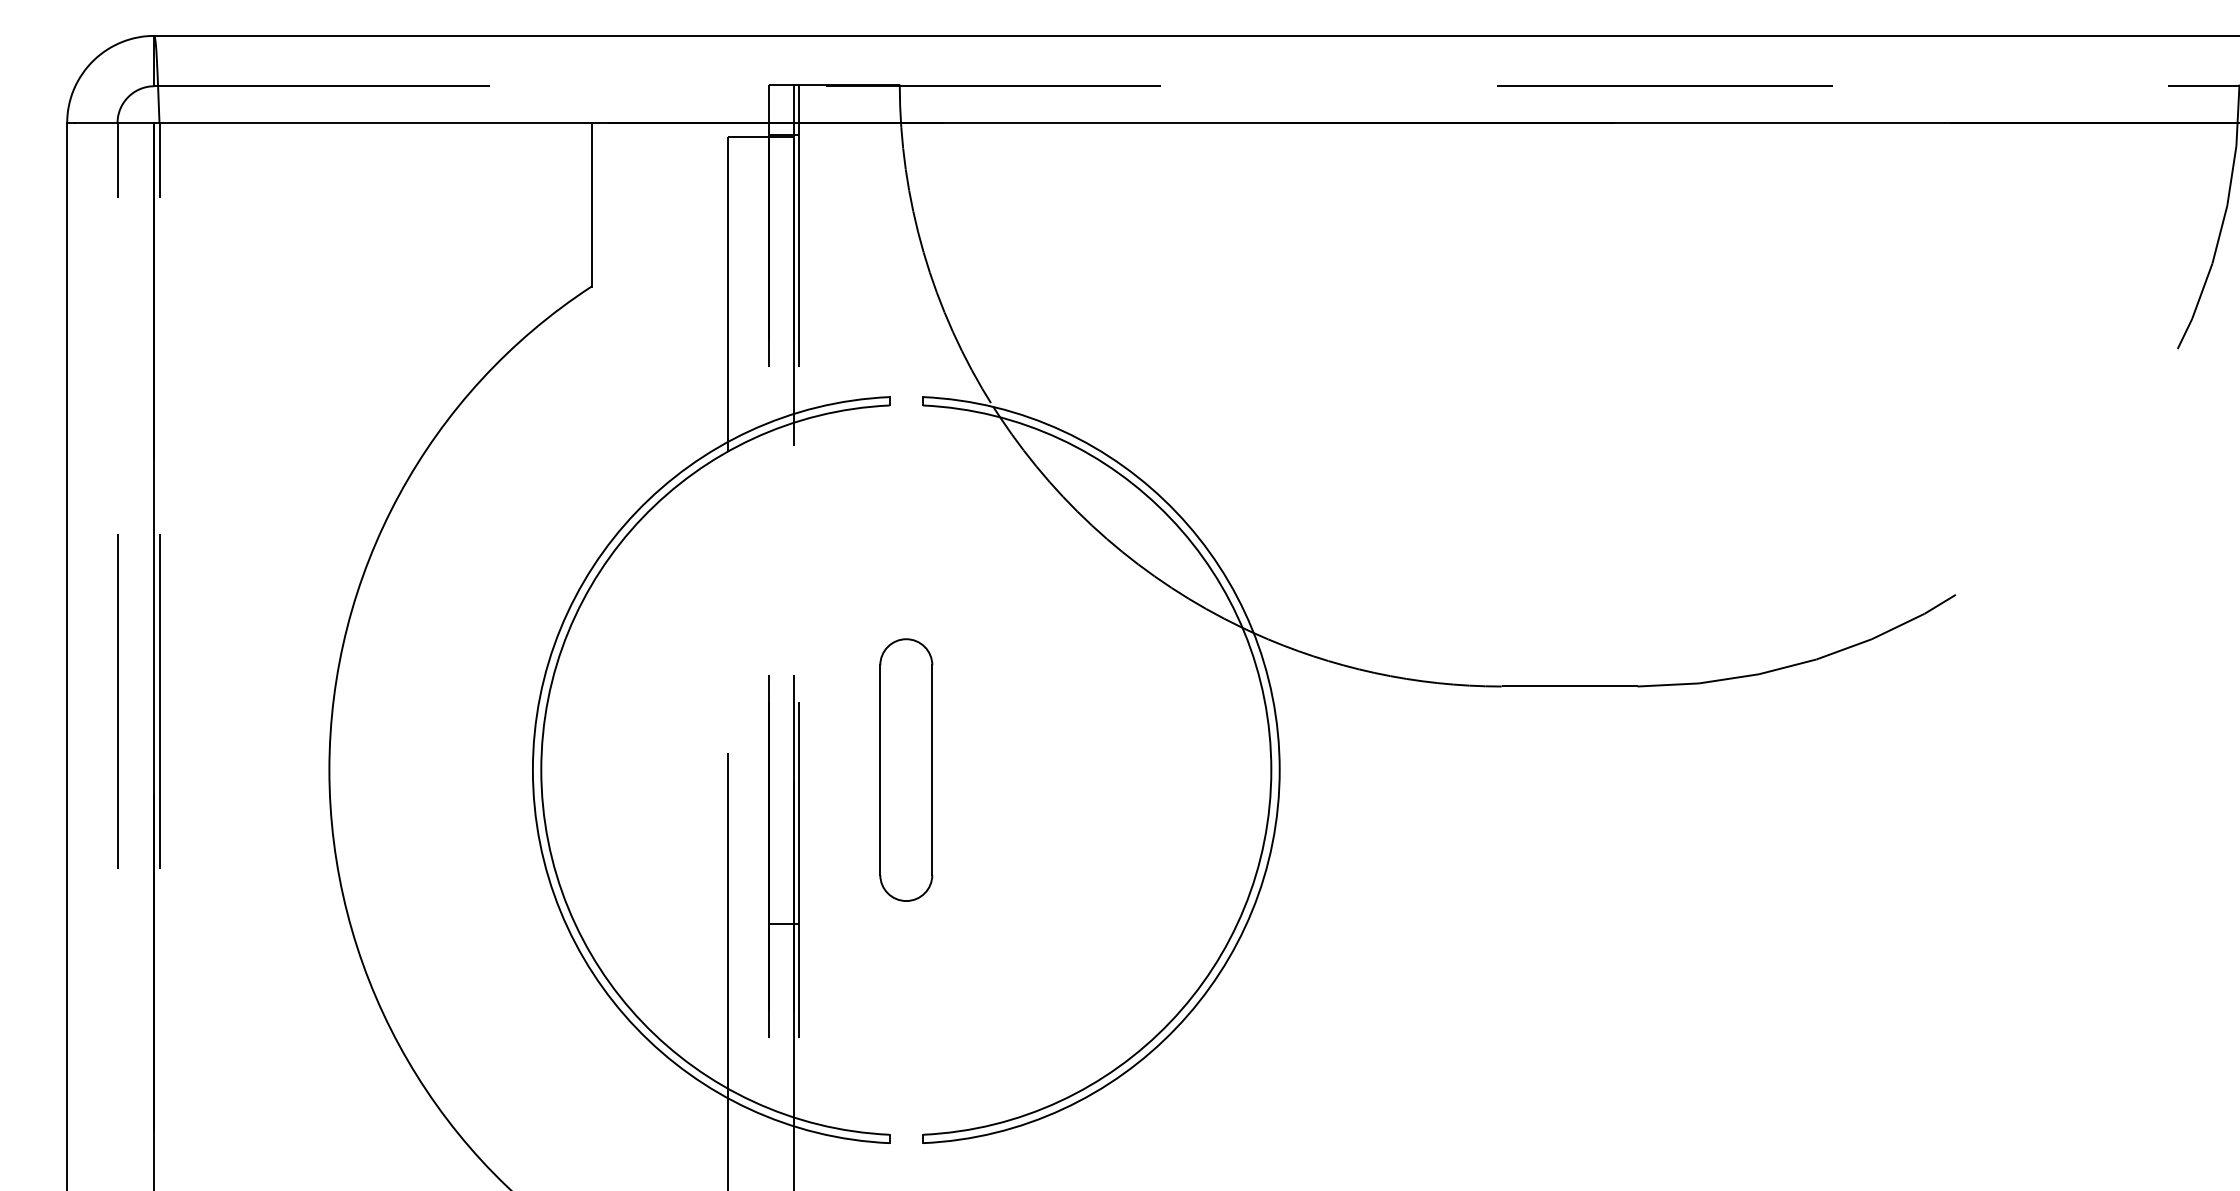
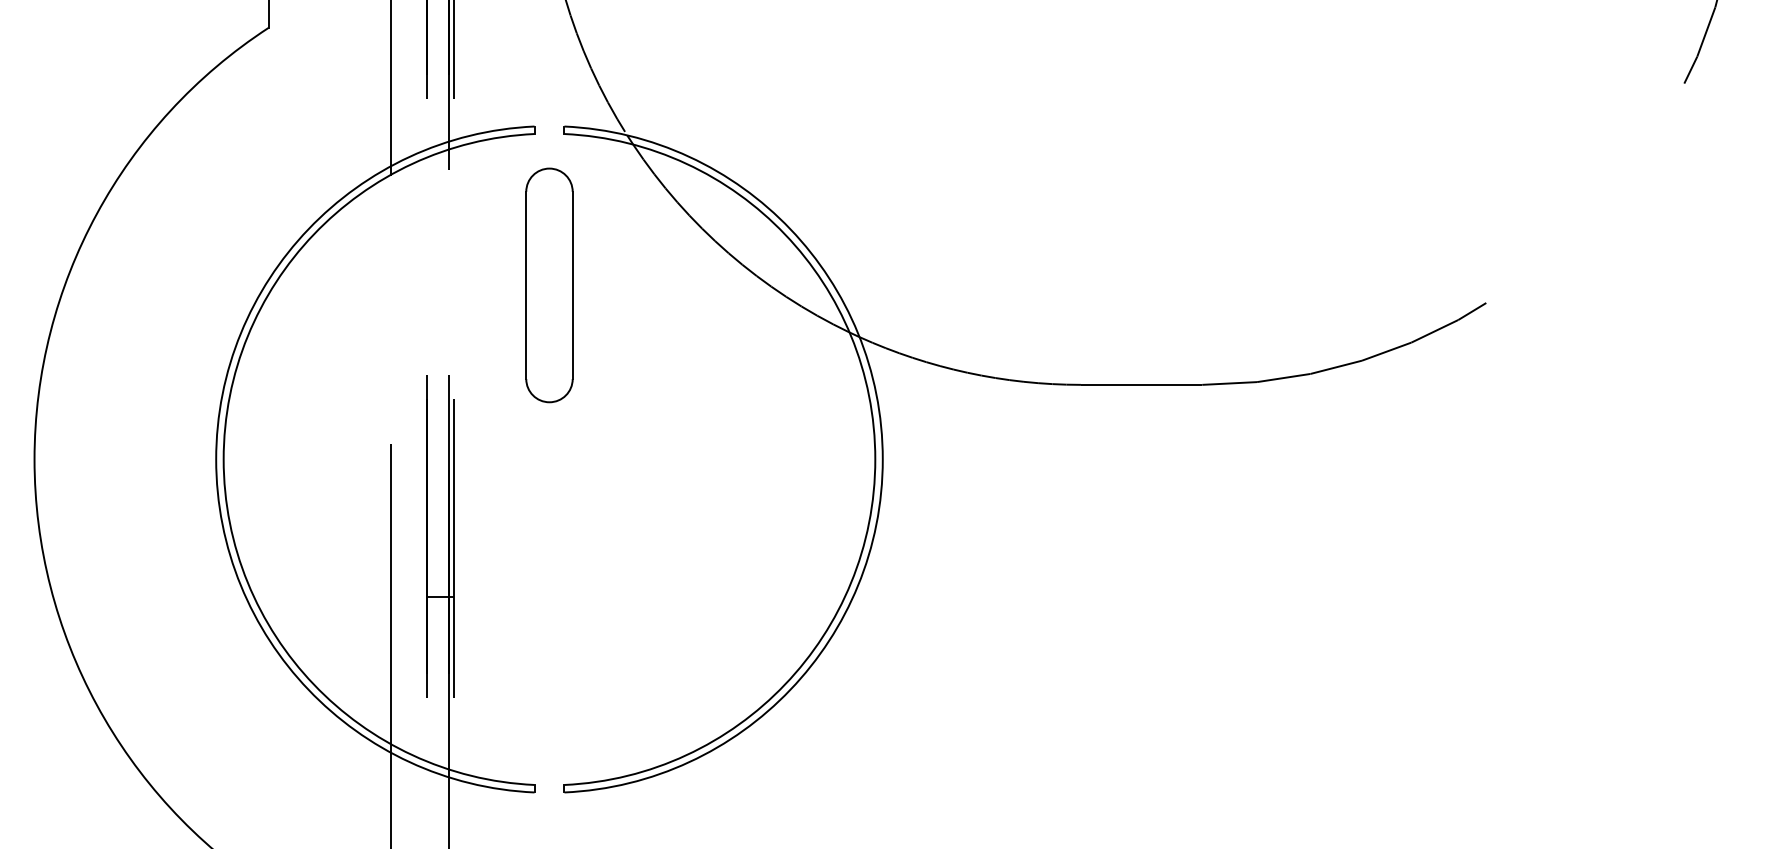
part: (906, 769) -> (549, 284), moved

